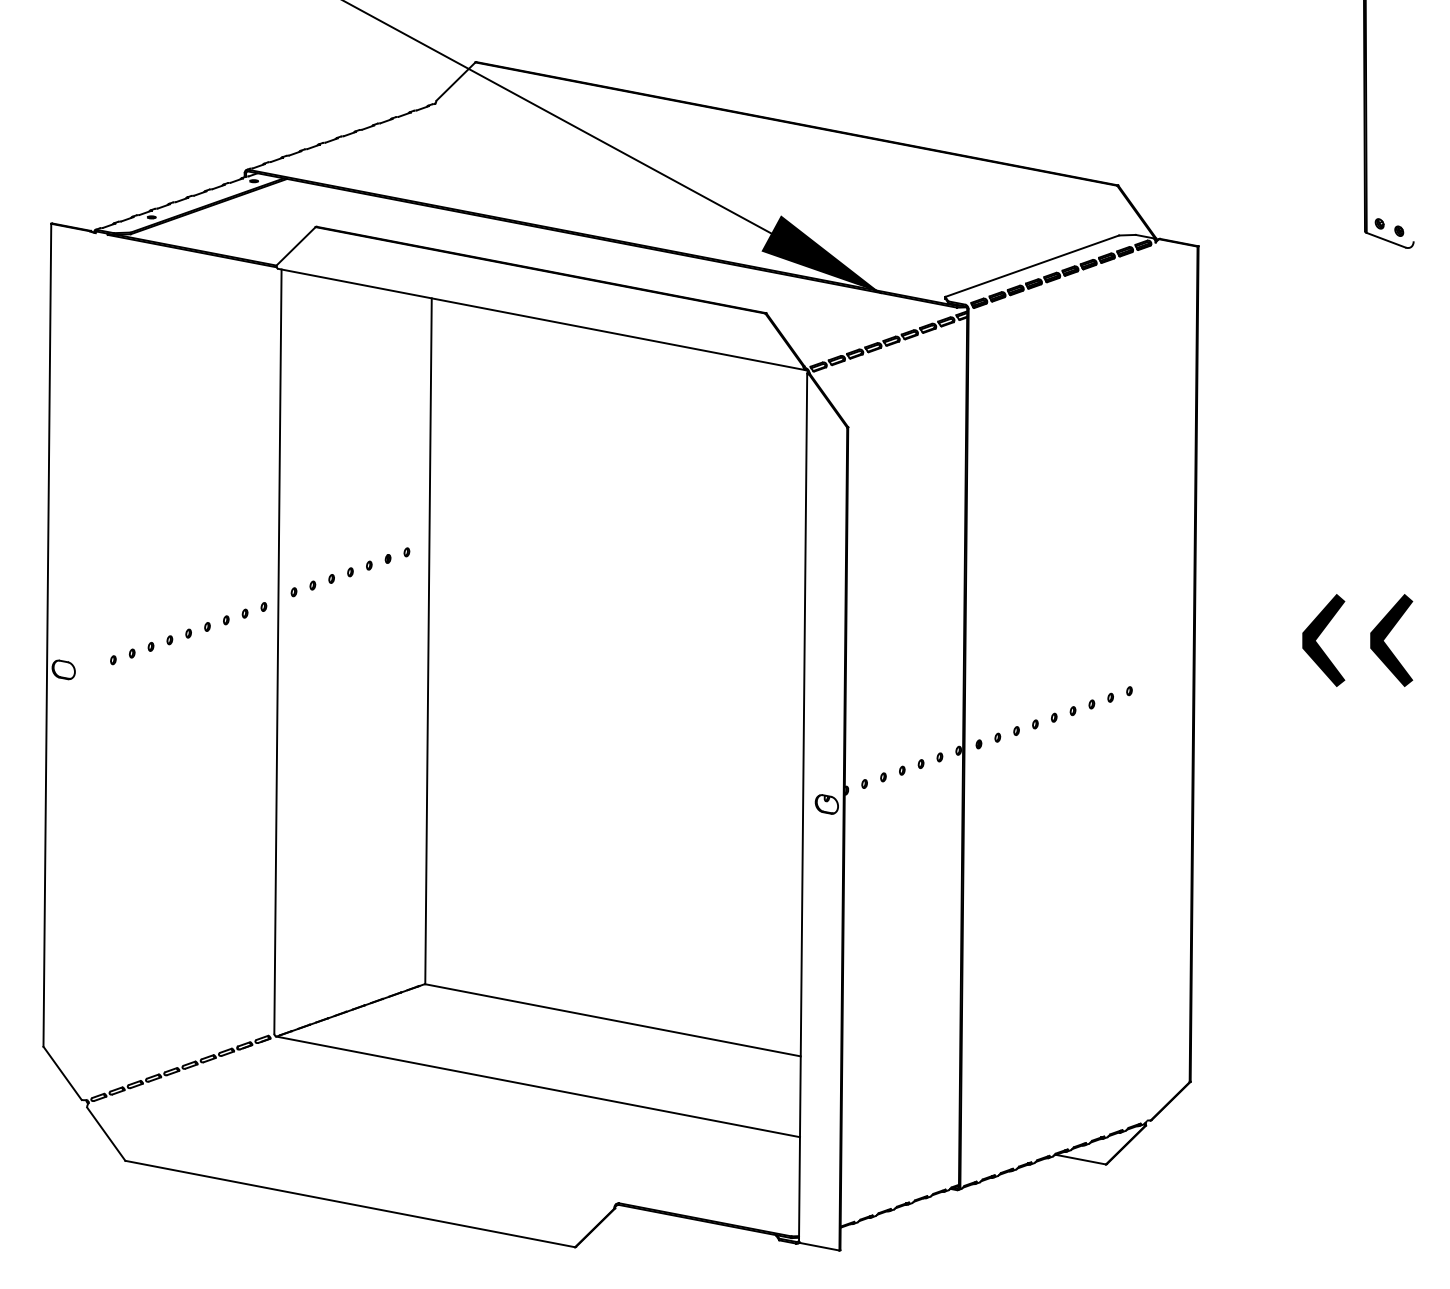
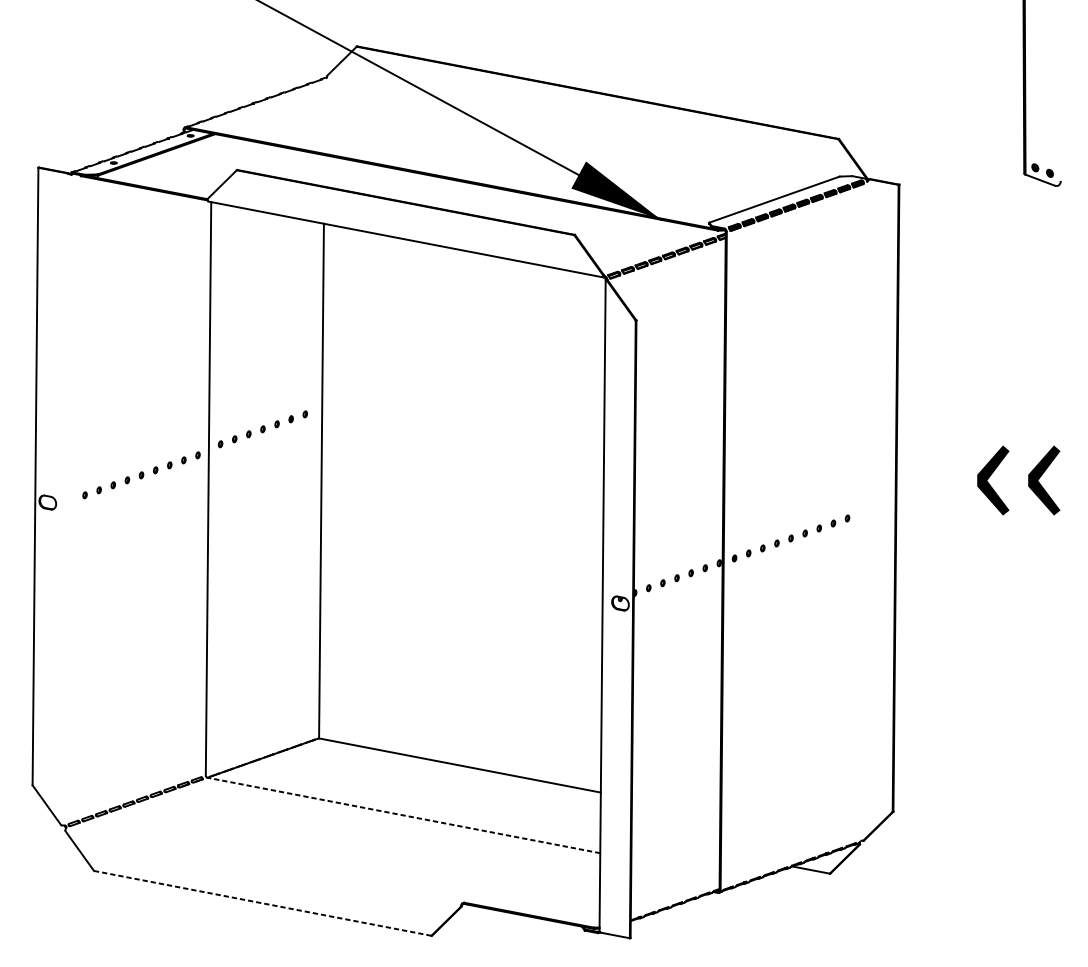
line: (538, 1086) -> (404, 815), solid -> dashed
line: (350, 1204) -> (262, 903), solid -> dashed

